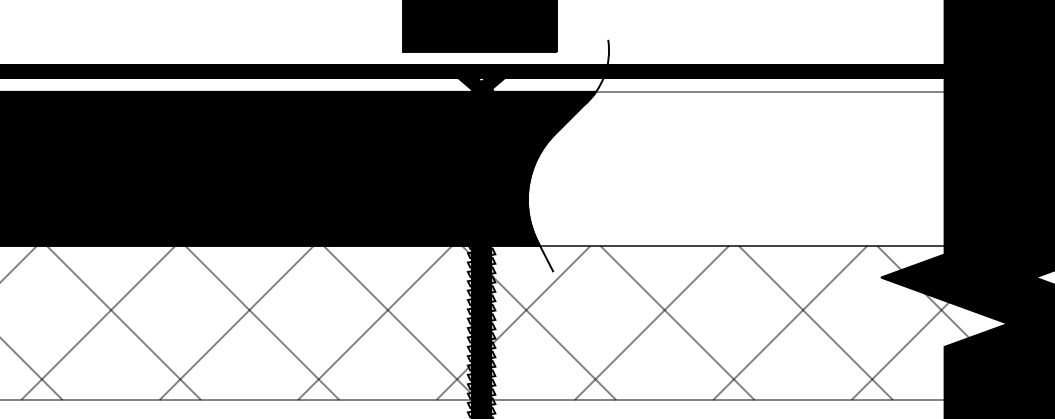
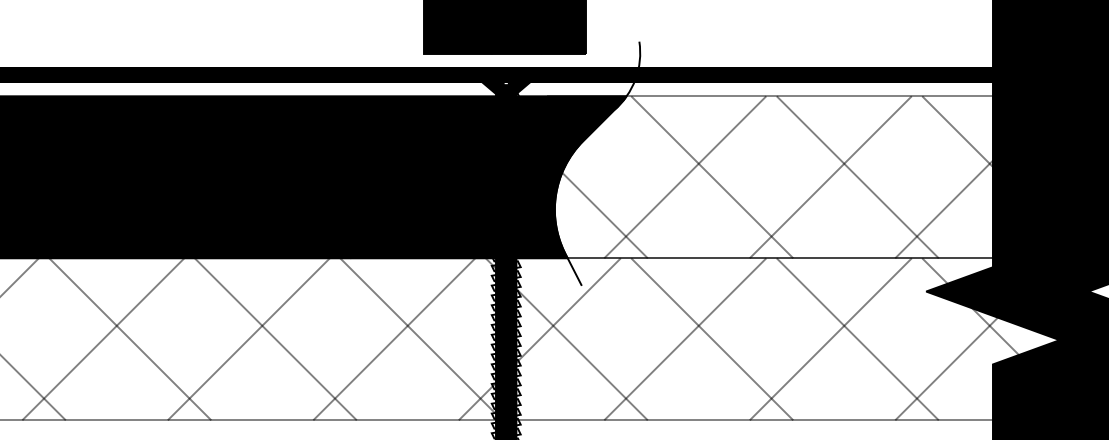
hatch: (732, 168) -> (770, 176), added

